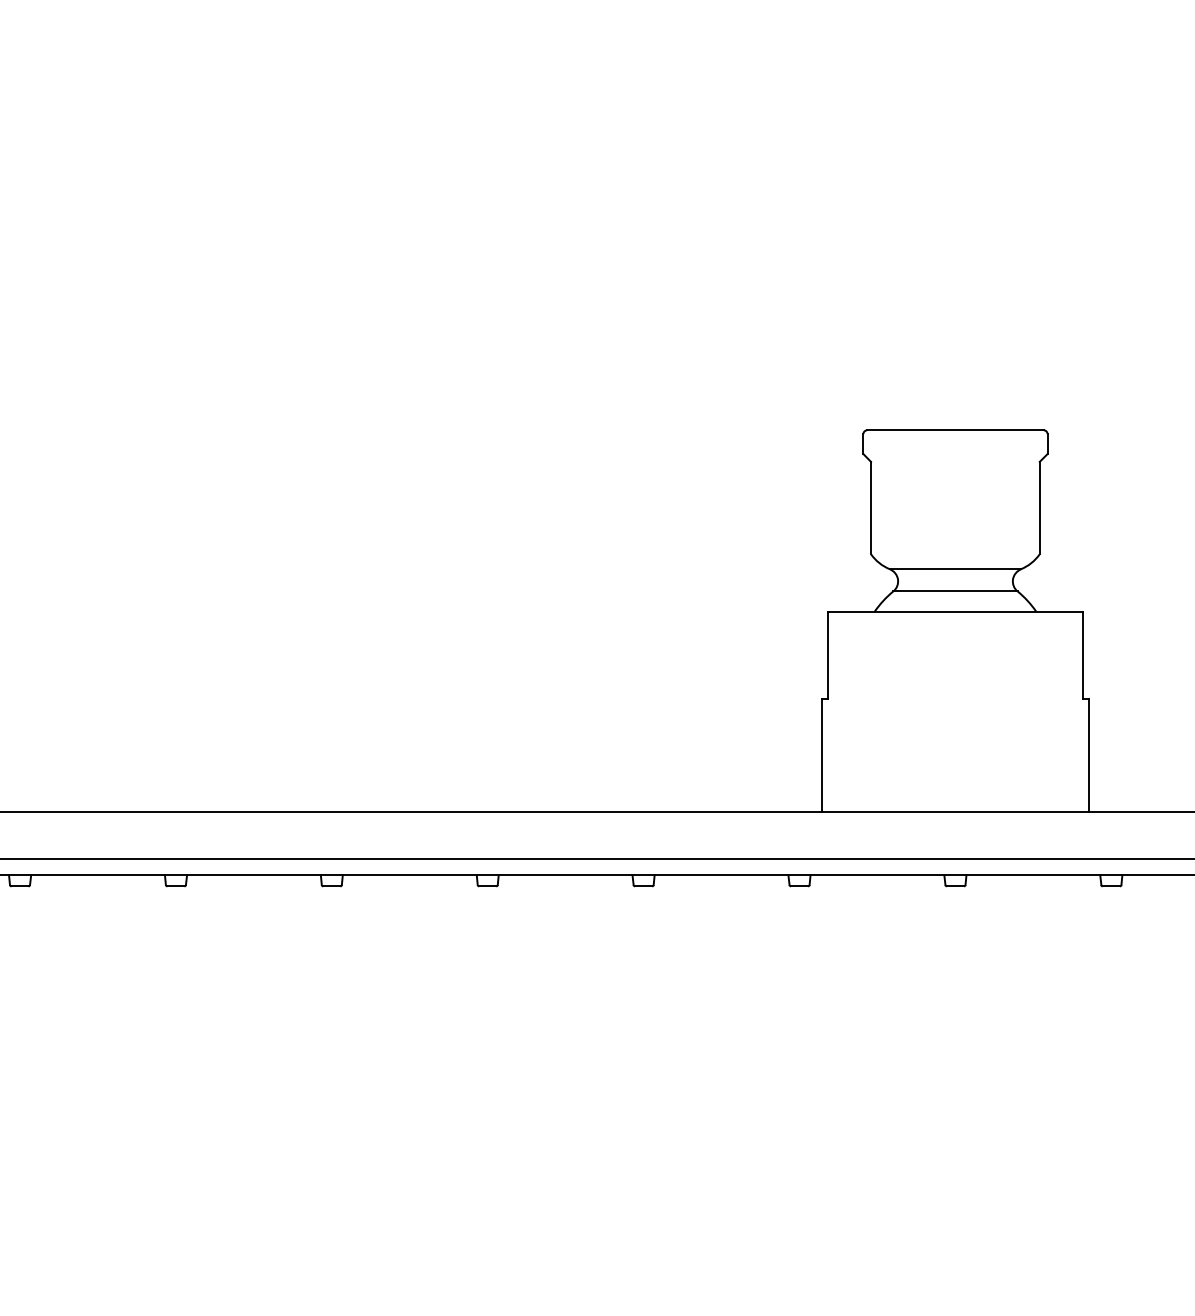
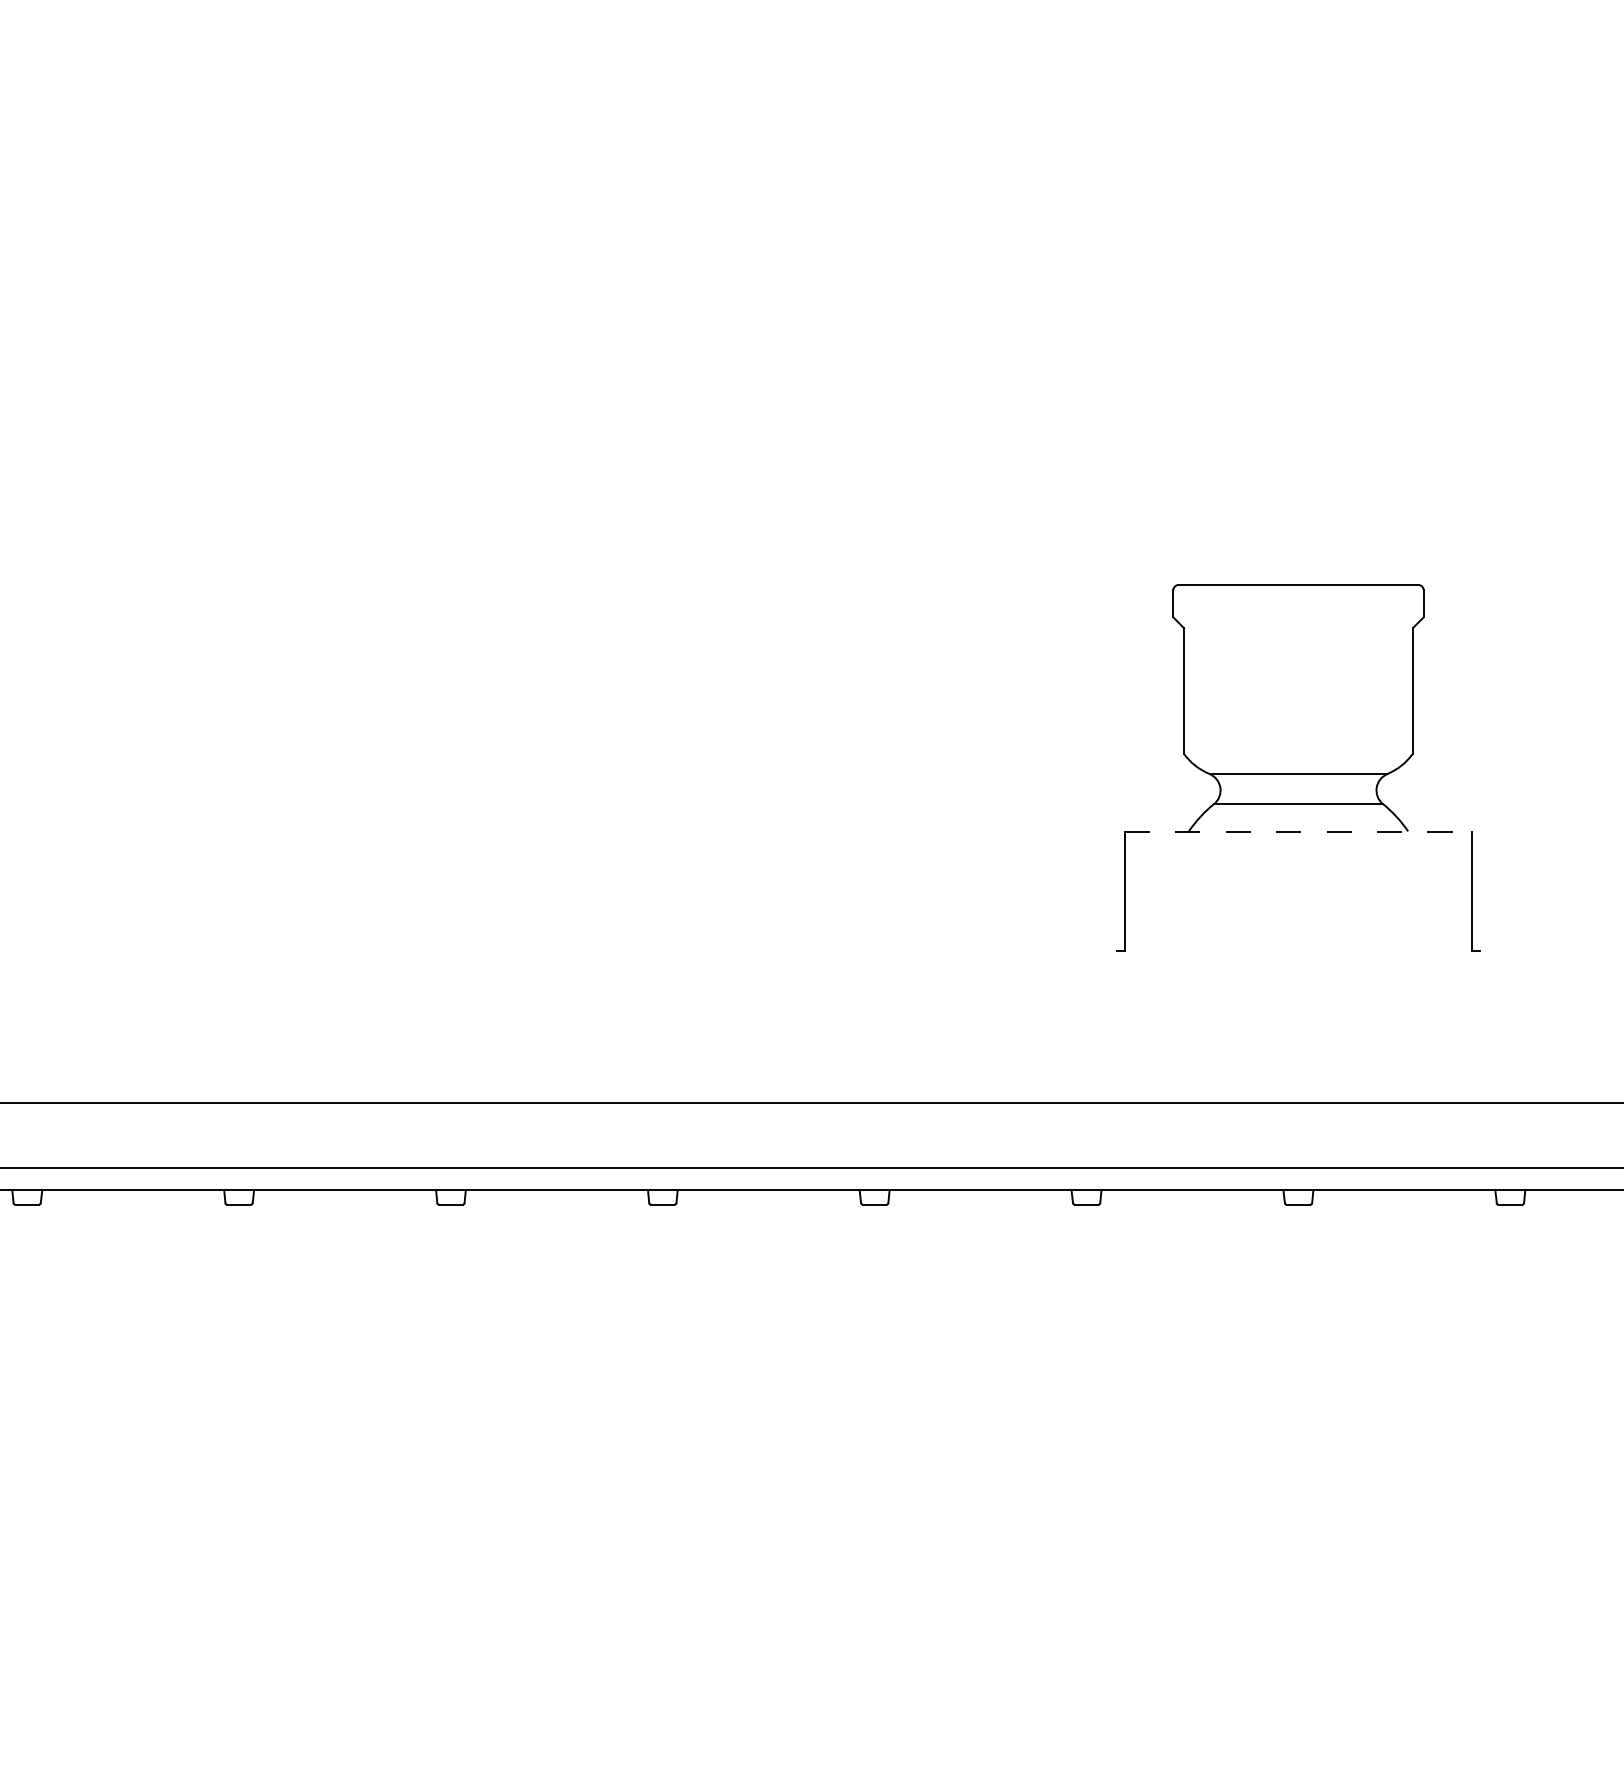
line: (955, 611) -> (1298, 831), solid -> dashed
line: (822, 755) -> (1117, 1026), removed
line: (1088, 755) -> (1479, 1026), removed

